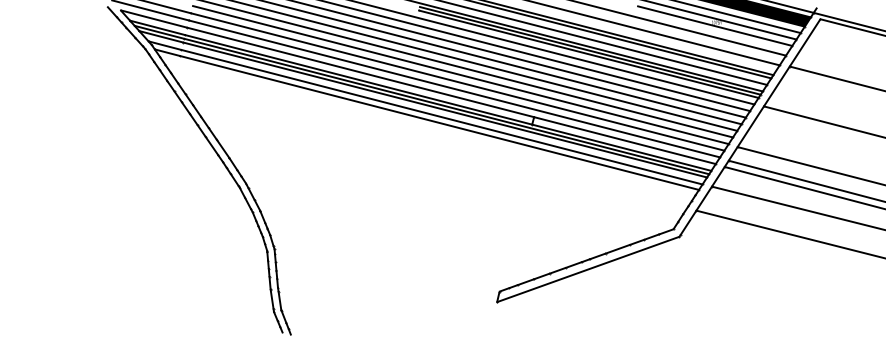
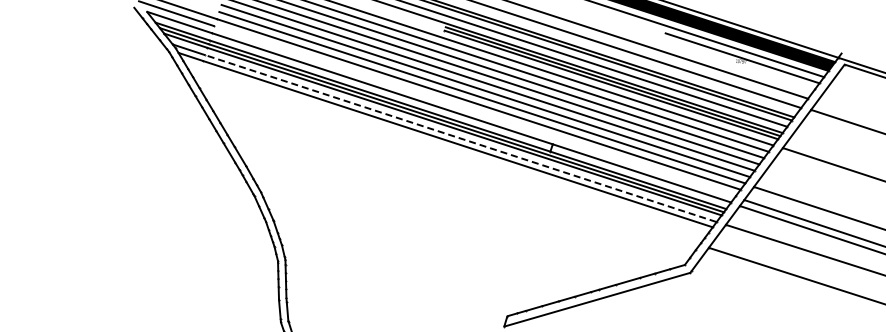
line: (714, 25) -> (738, 64), removed
line: (454, 88) -> (475, 110), removed
line: (442, 117) -> (461, 138), solid -> dashed

